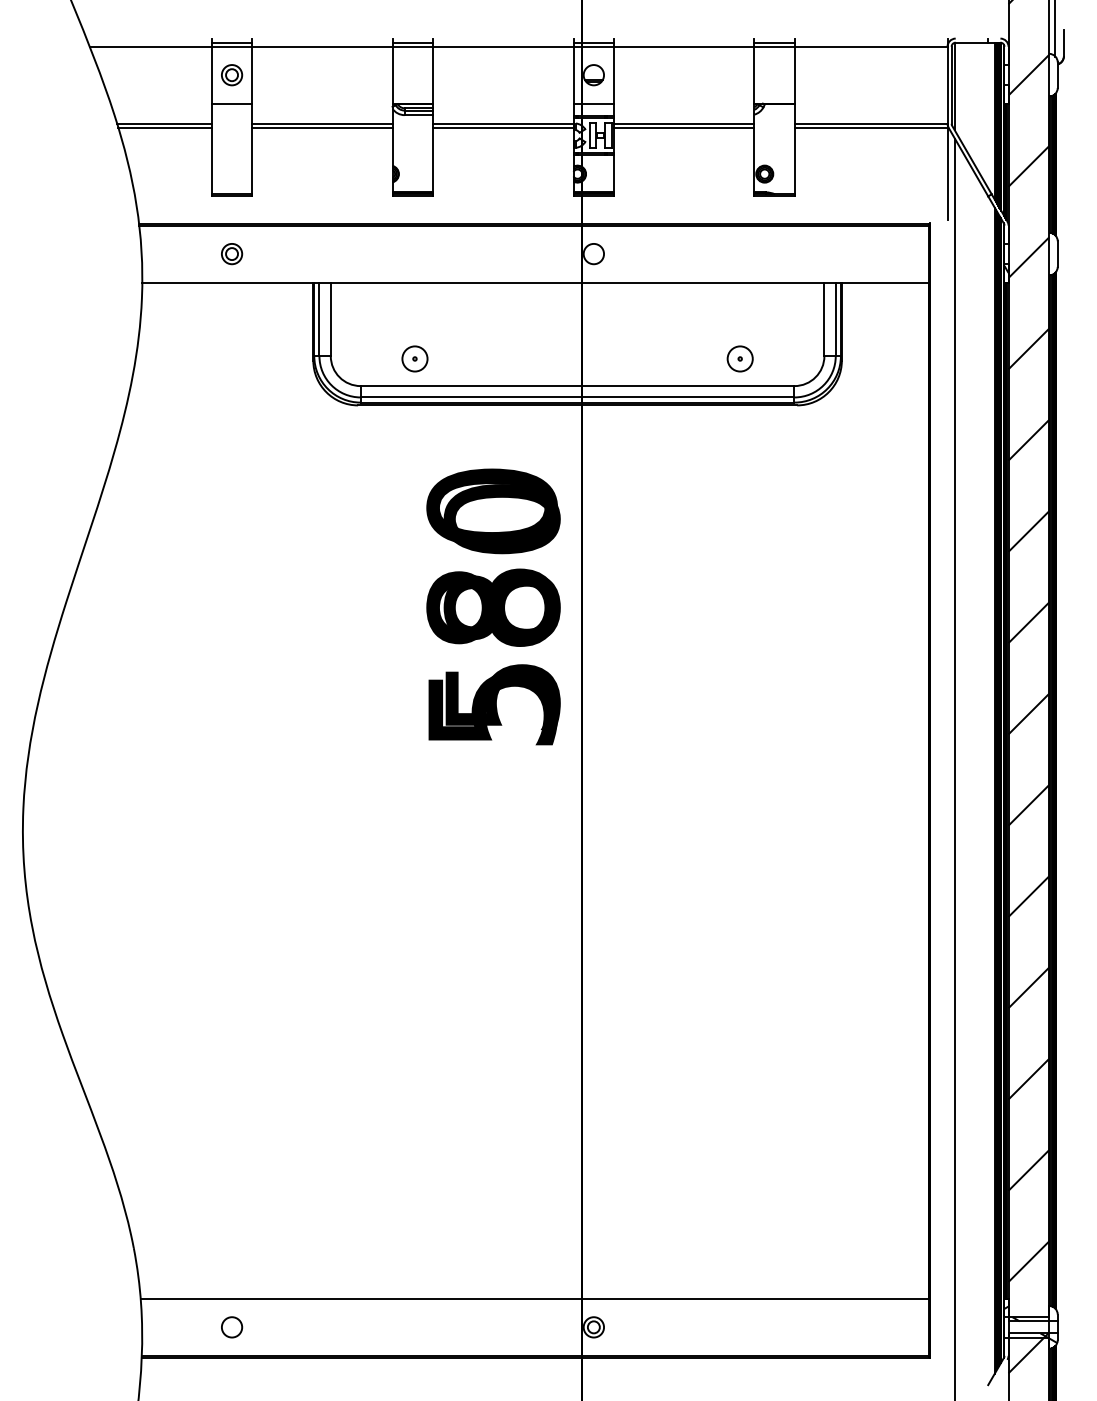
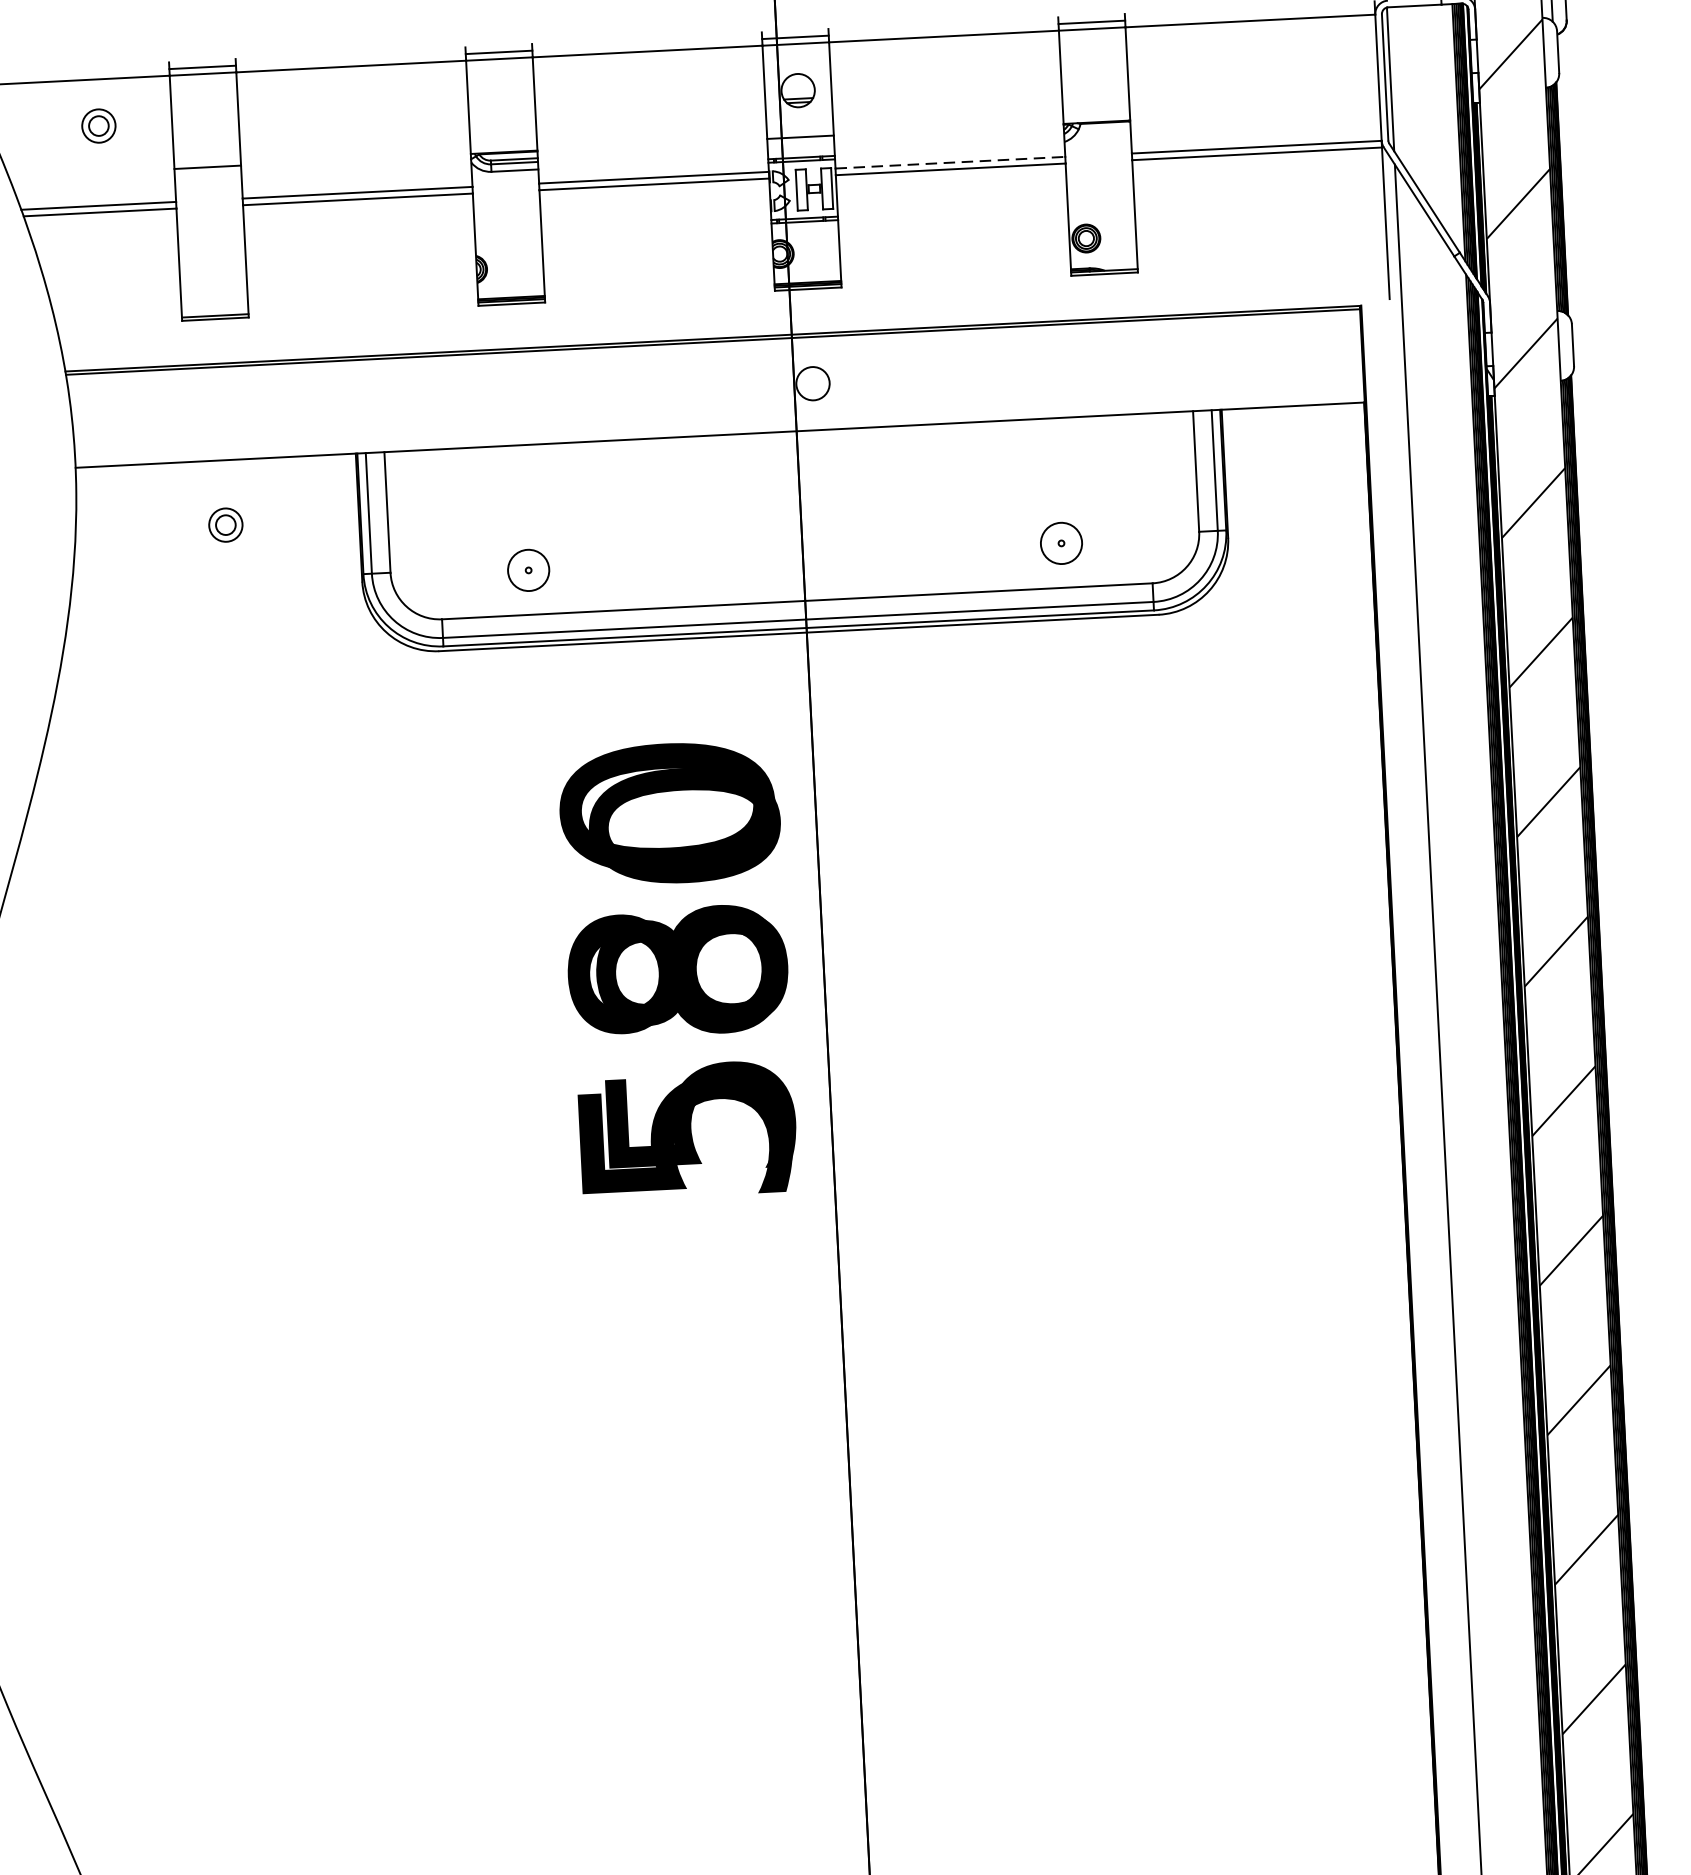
part: (232, 75) -> (99, 126), moved
line: (684, 123) -> (950, 162), solid -> dashed
part: (232, 254) -> (226, 525), moved

